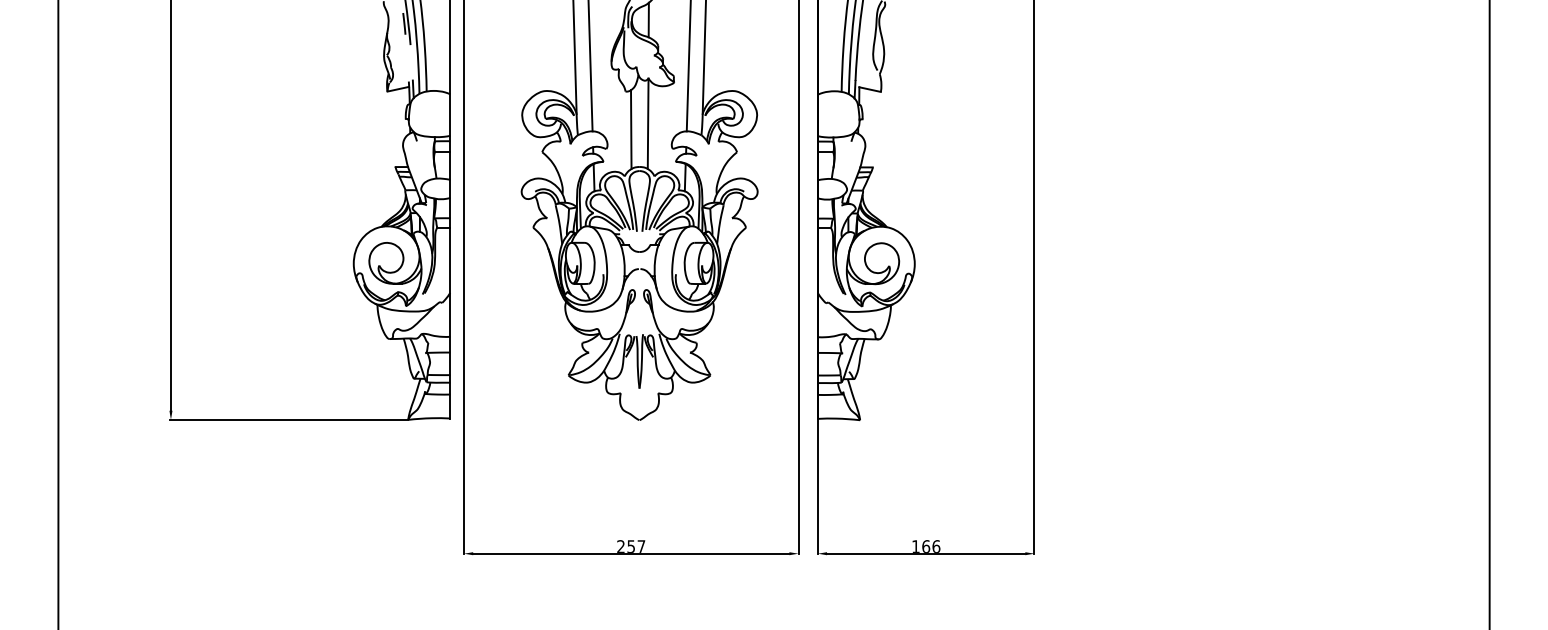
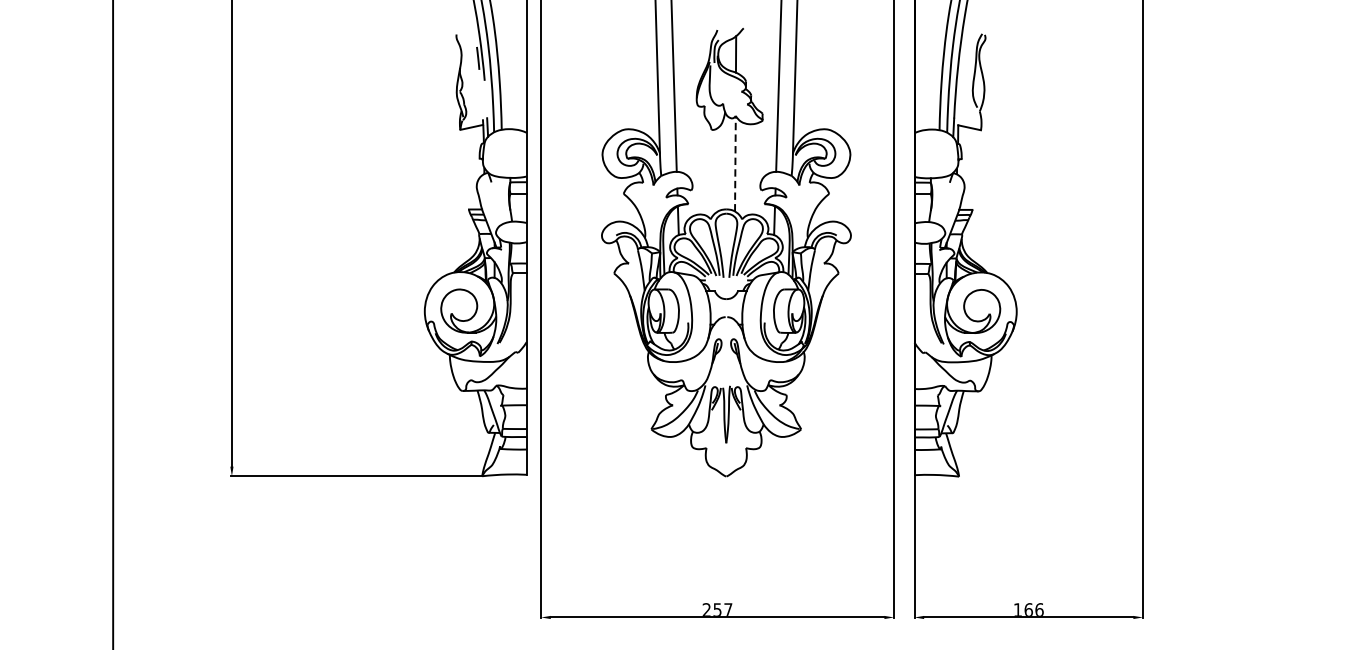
line: (648, 123) -> (735, 163), solid -> dashed
line: (631, 129) -> (717, 169), removed

